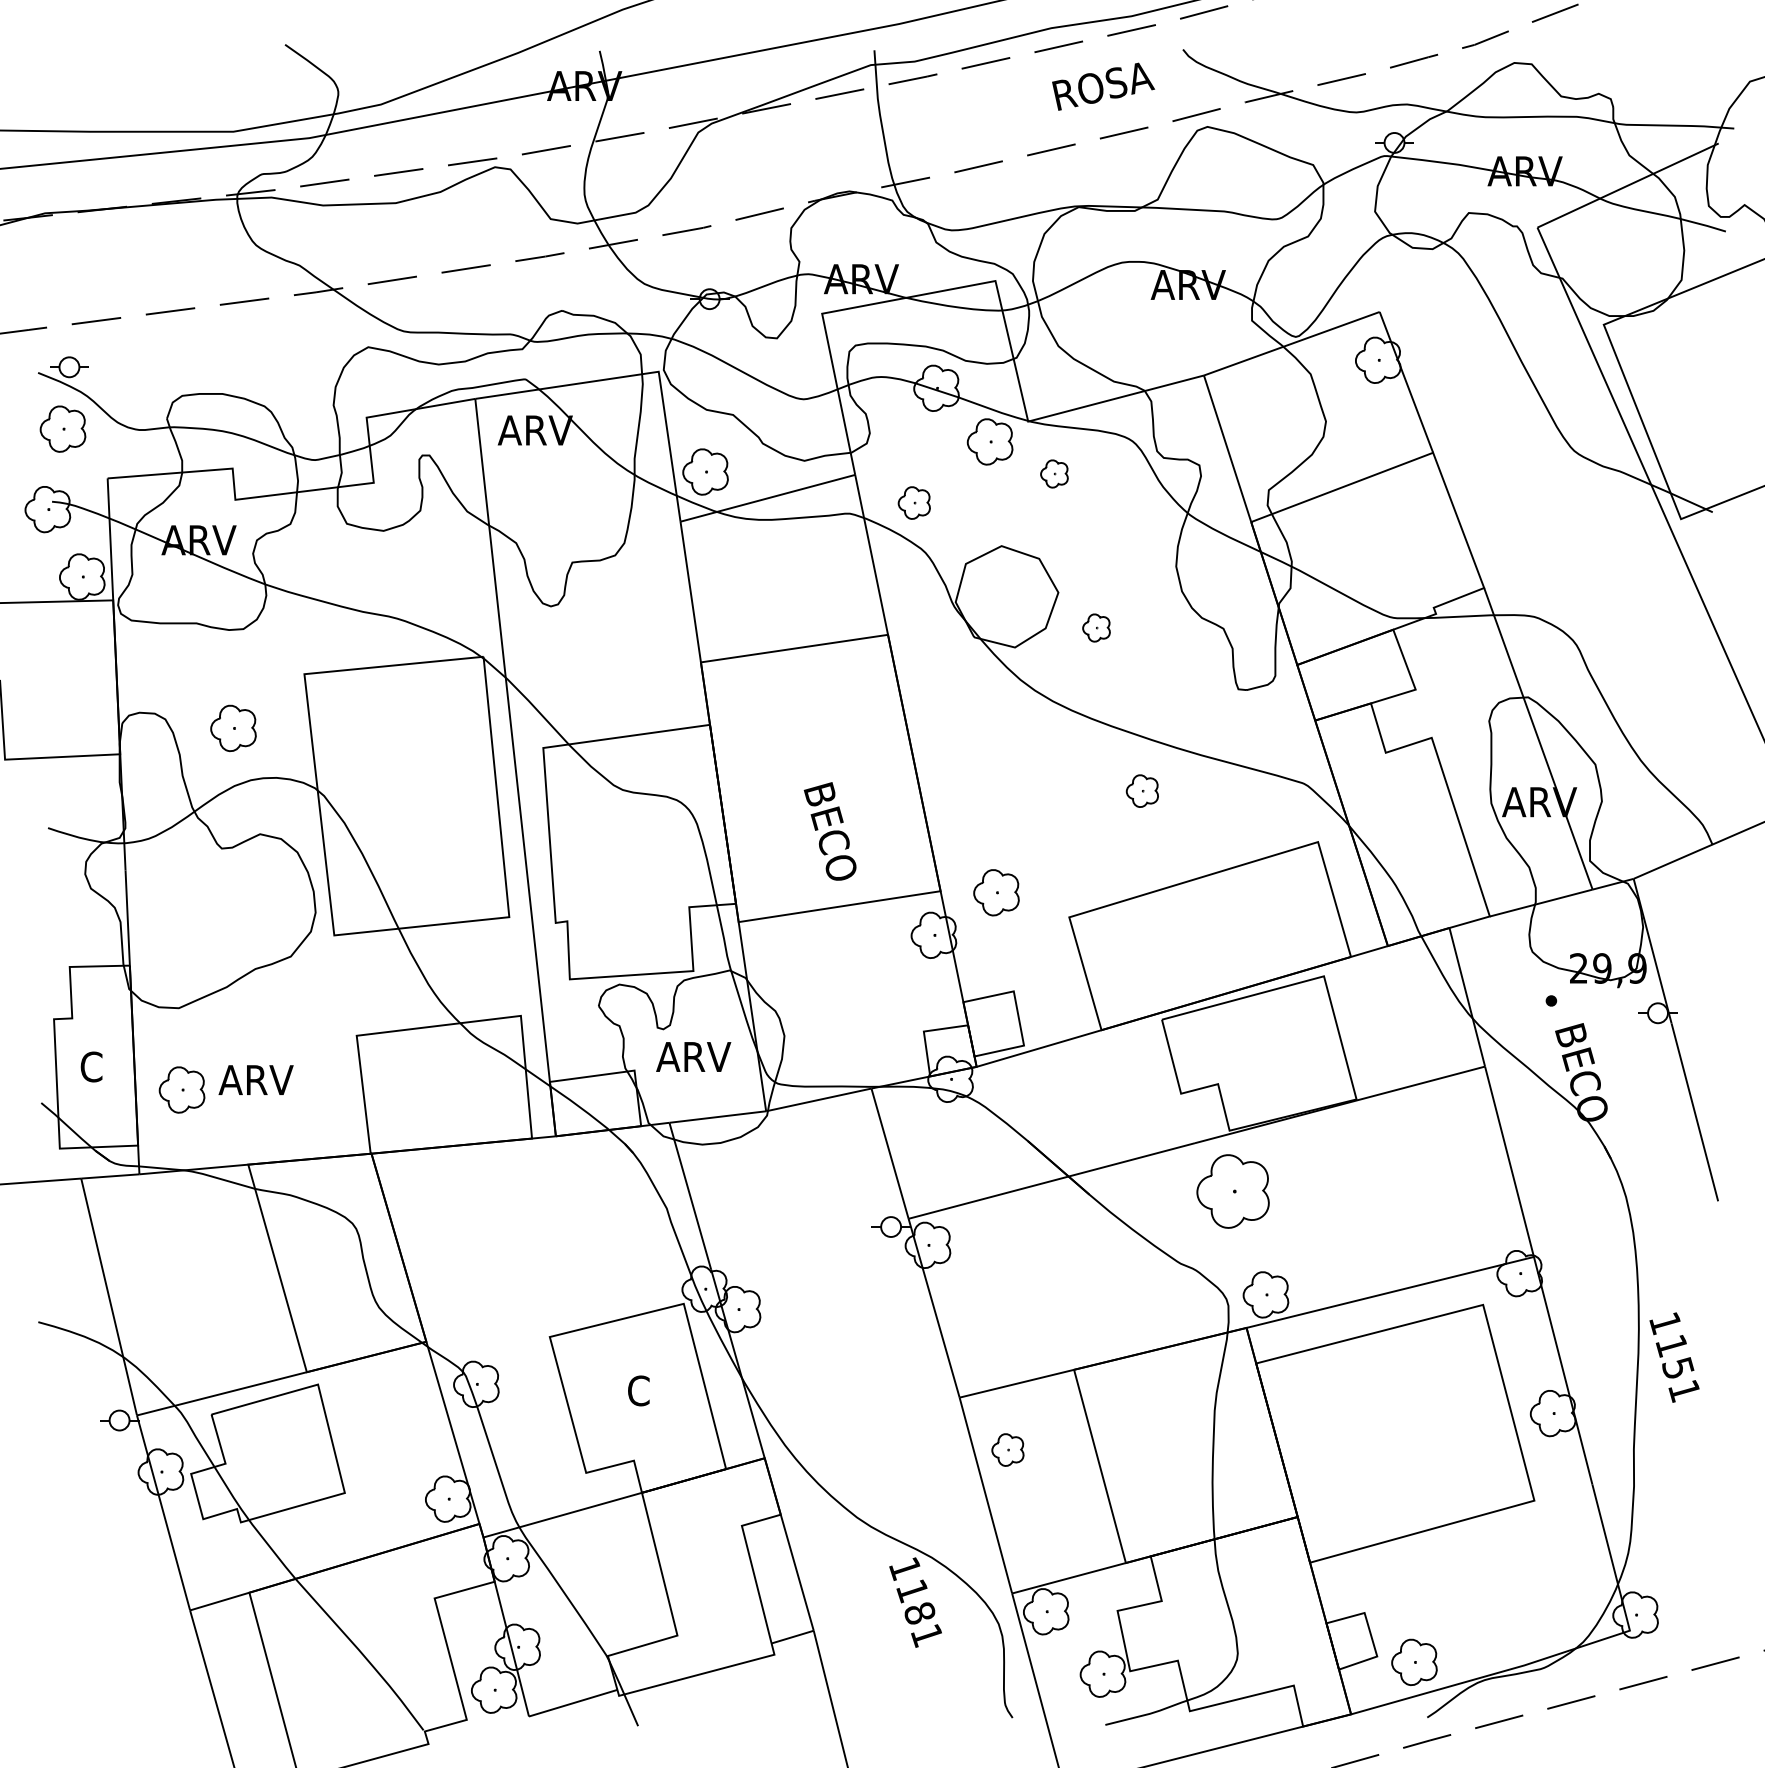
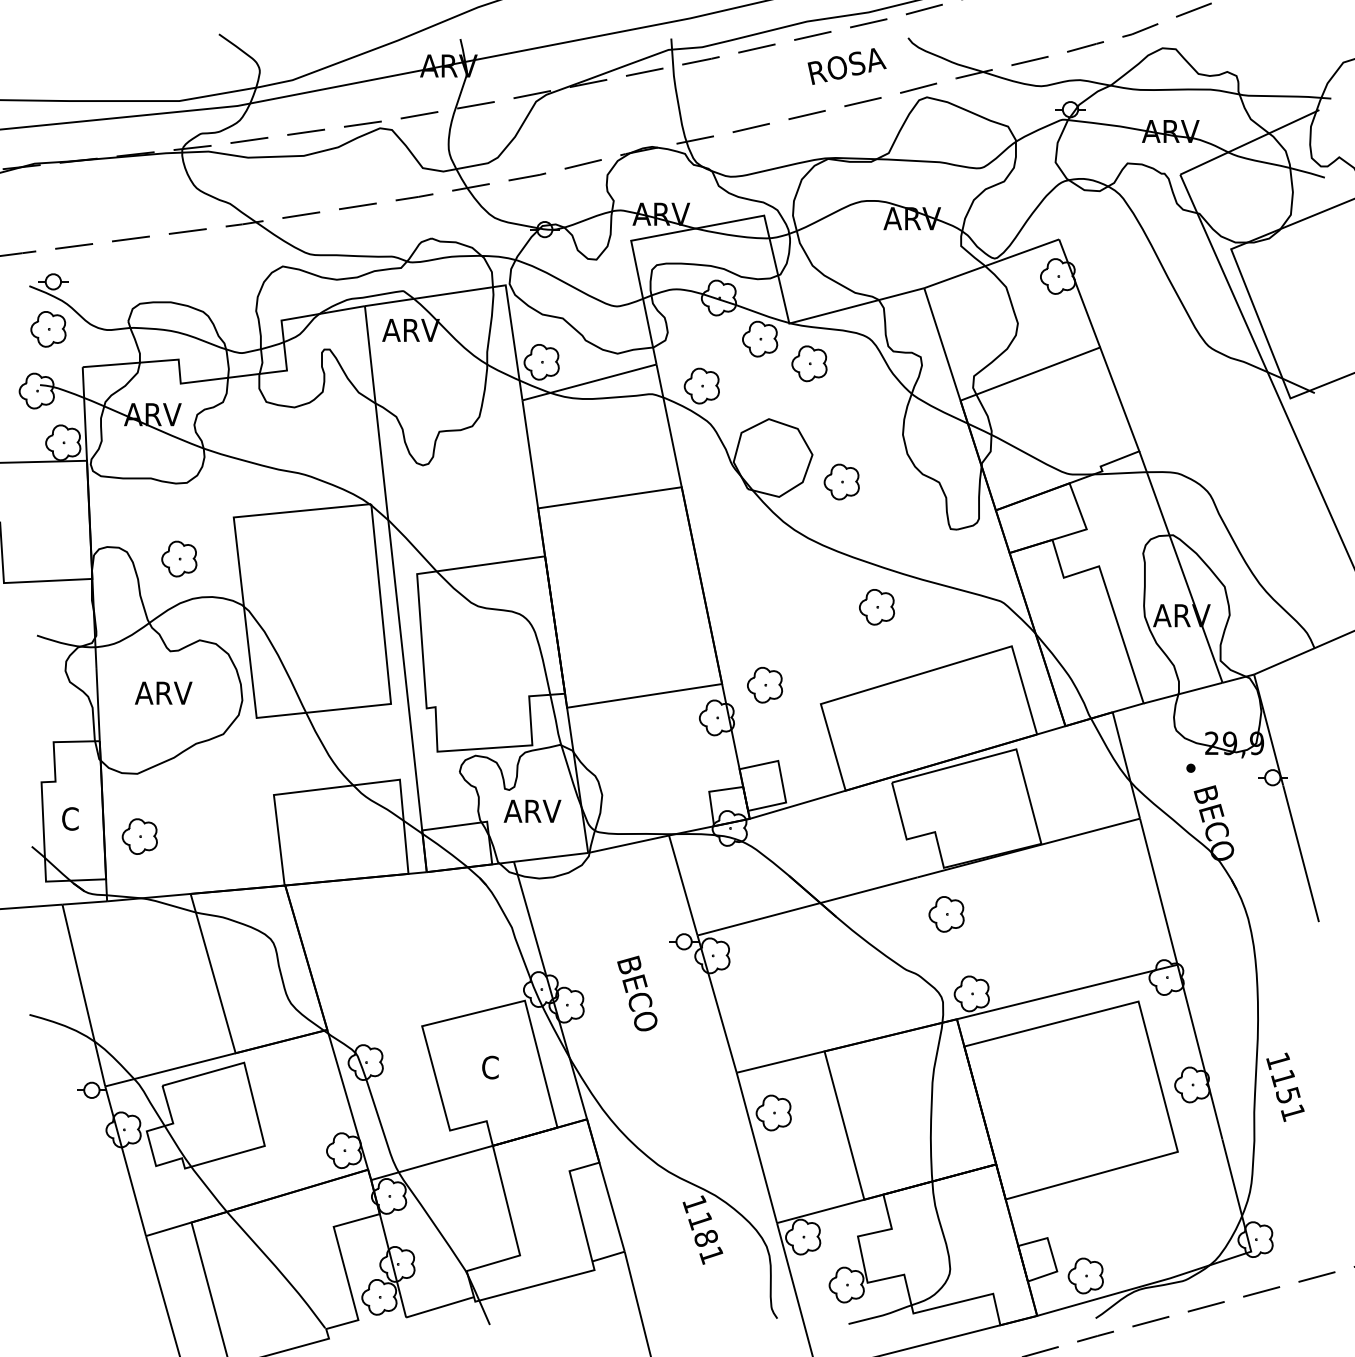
part: (1054, 473) -> (809, 363), size x1.67
part: (914, 502) -> (702, 385), size x1.43
part: (1096, 627) -> (841, 481), size x1.67
part: (1142, 790) -> (877, 606), size x1.43
text: (829, 831) -> (636, 993), moved
text: (255, 1079) -> (163, 692), moved
part: (1232, 1190) -> (946, 913), size x0.62
text: (1674, 1357) -> (1285, 1087), moved
part: (1007, 1449) -> (773, 1112), size x1.43

